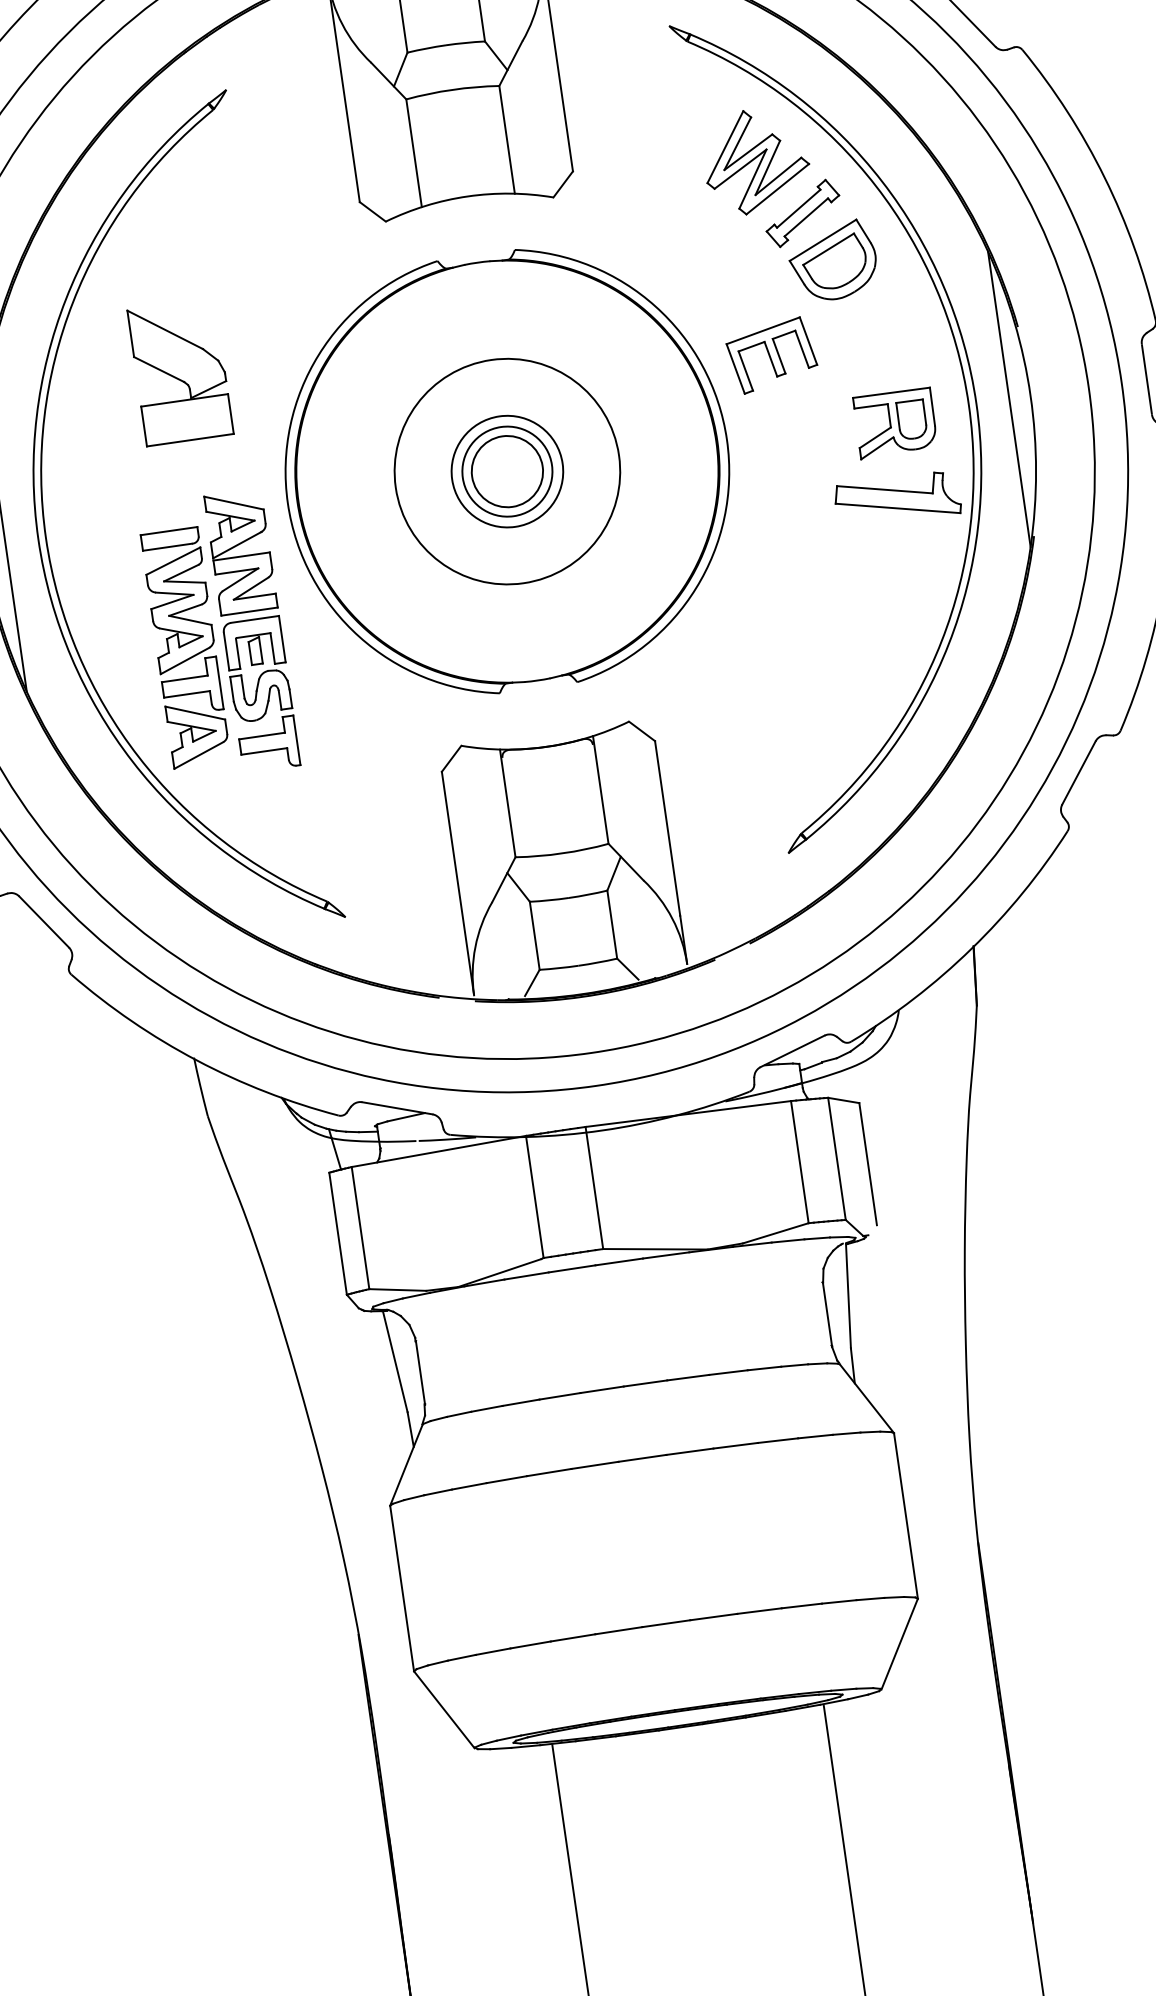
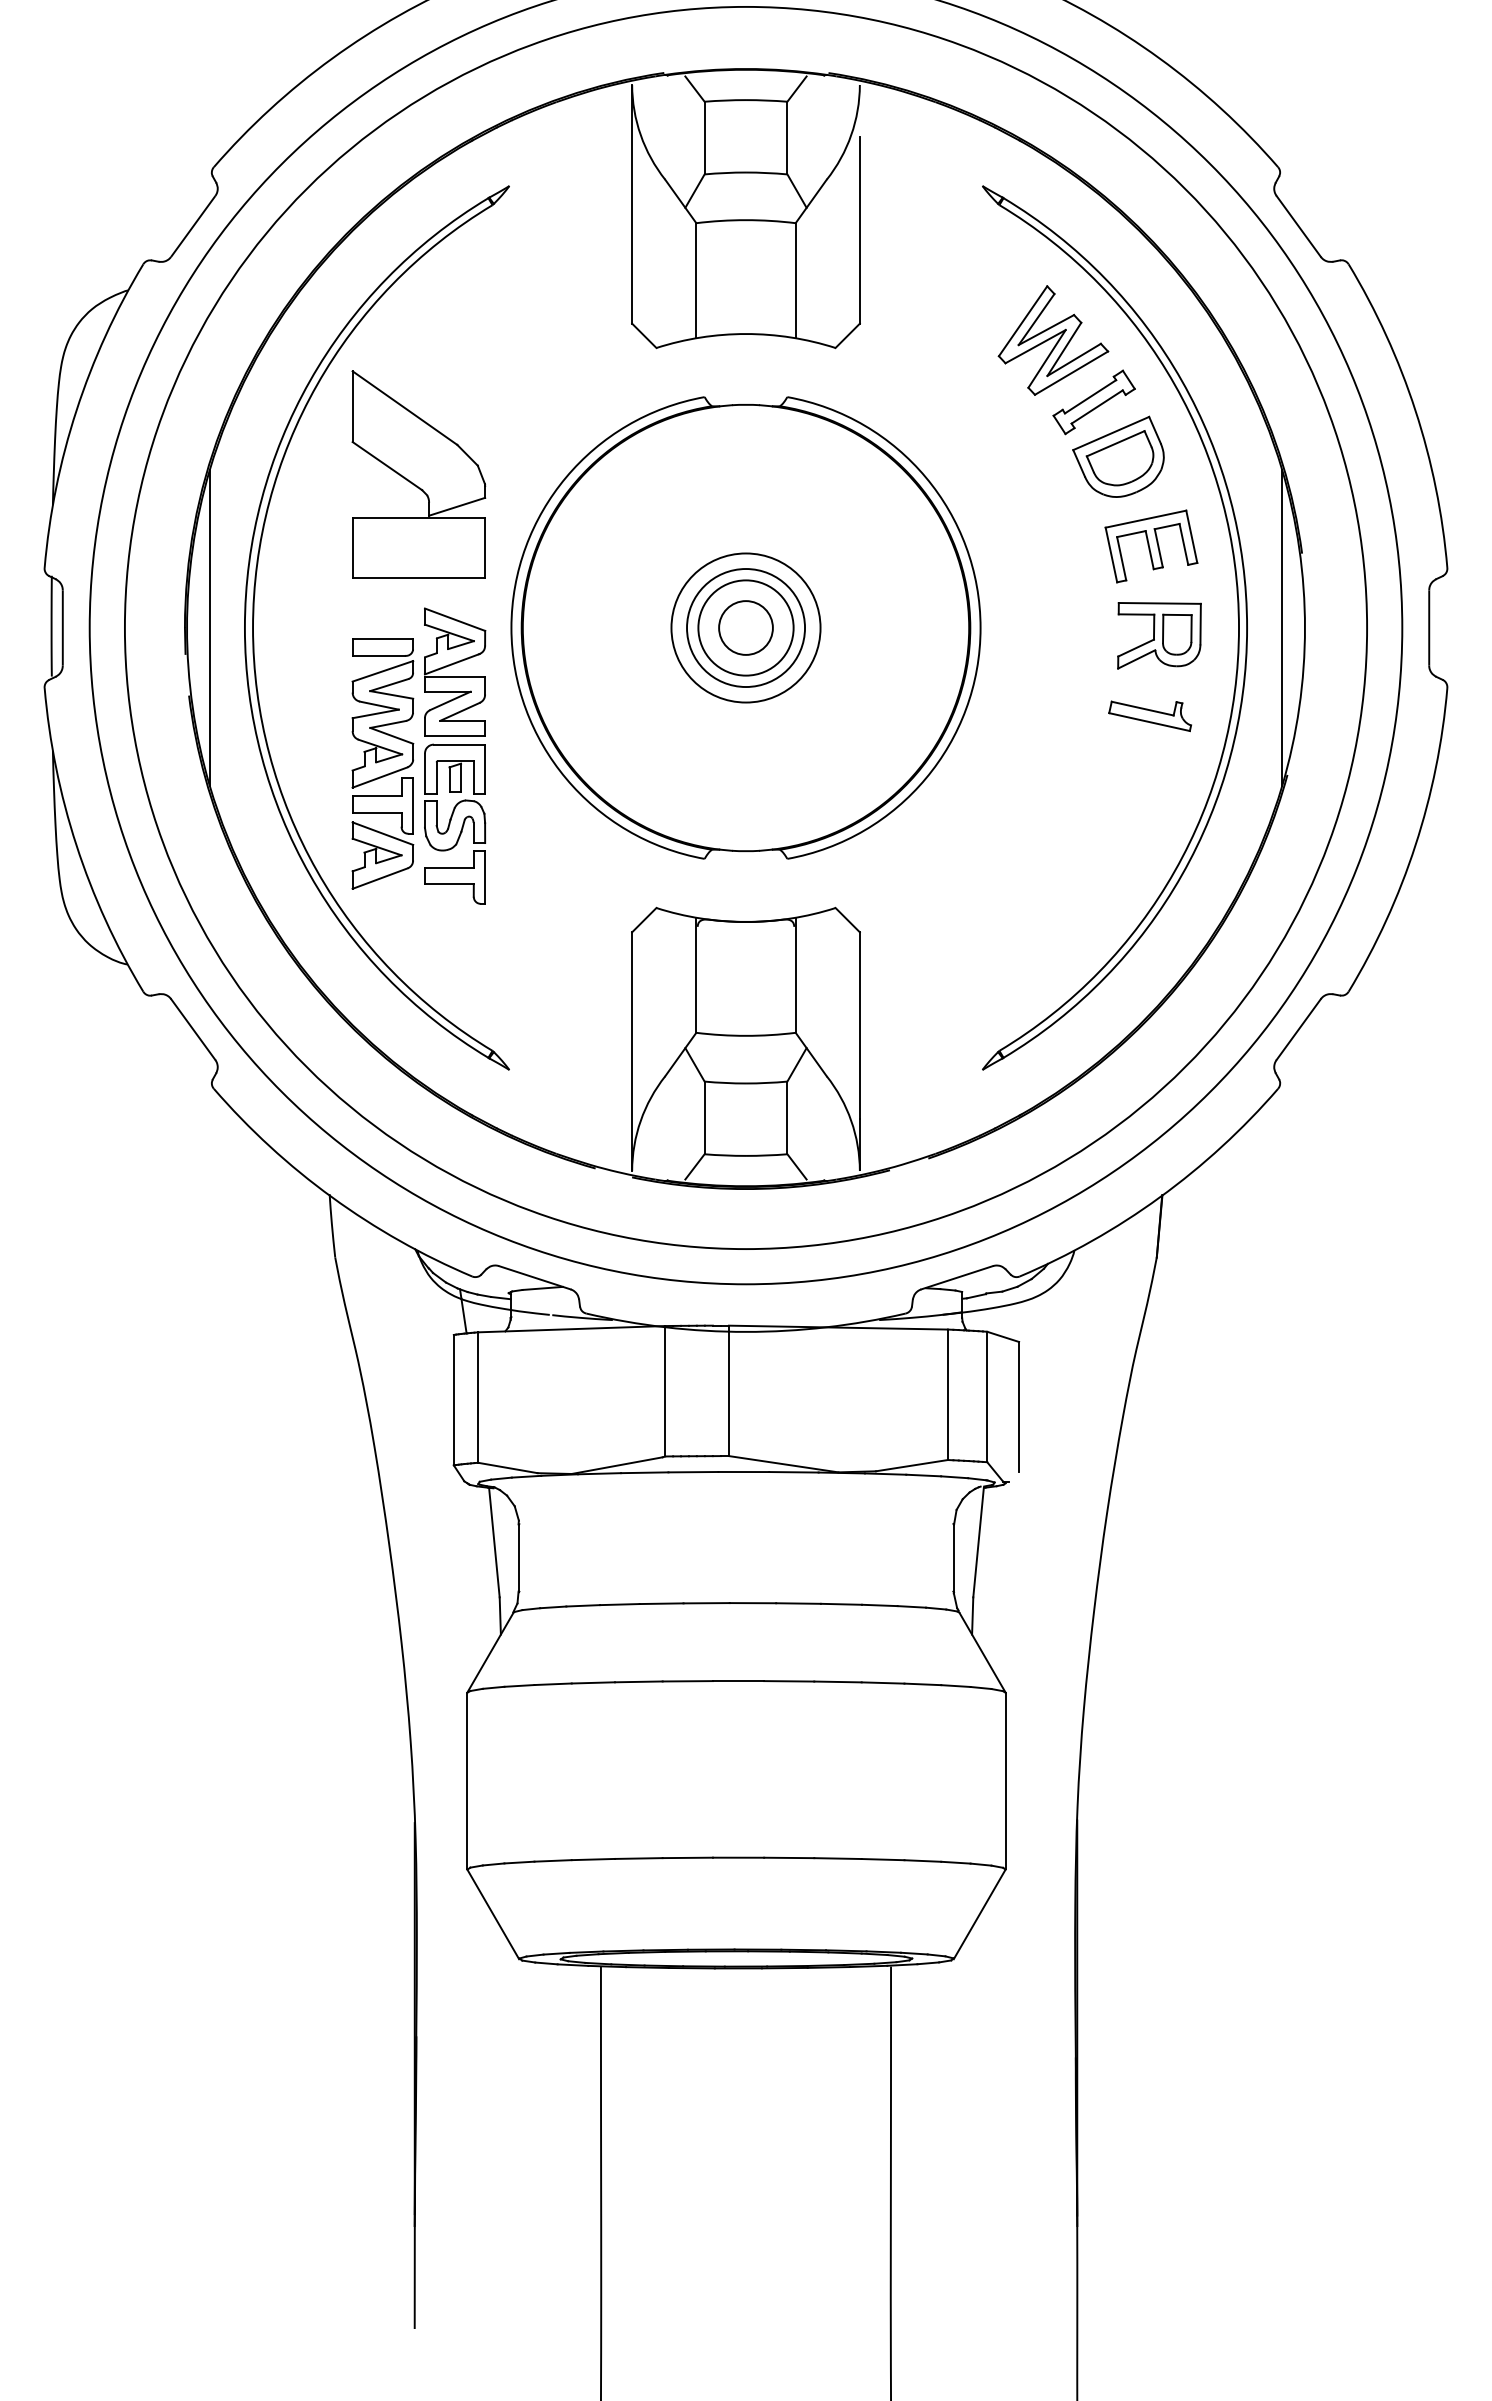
part: (772, 355) -> (1151, 546), moved
part: (180, 372) -> (418, 474), size x1.43
circle: (506, 471) -> (745, 627), size x0.62
circle: (506, 471) -> (745, 627), size x0.71
part: (897, 500) -> (1149, 716), size x0.62

